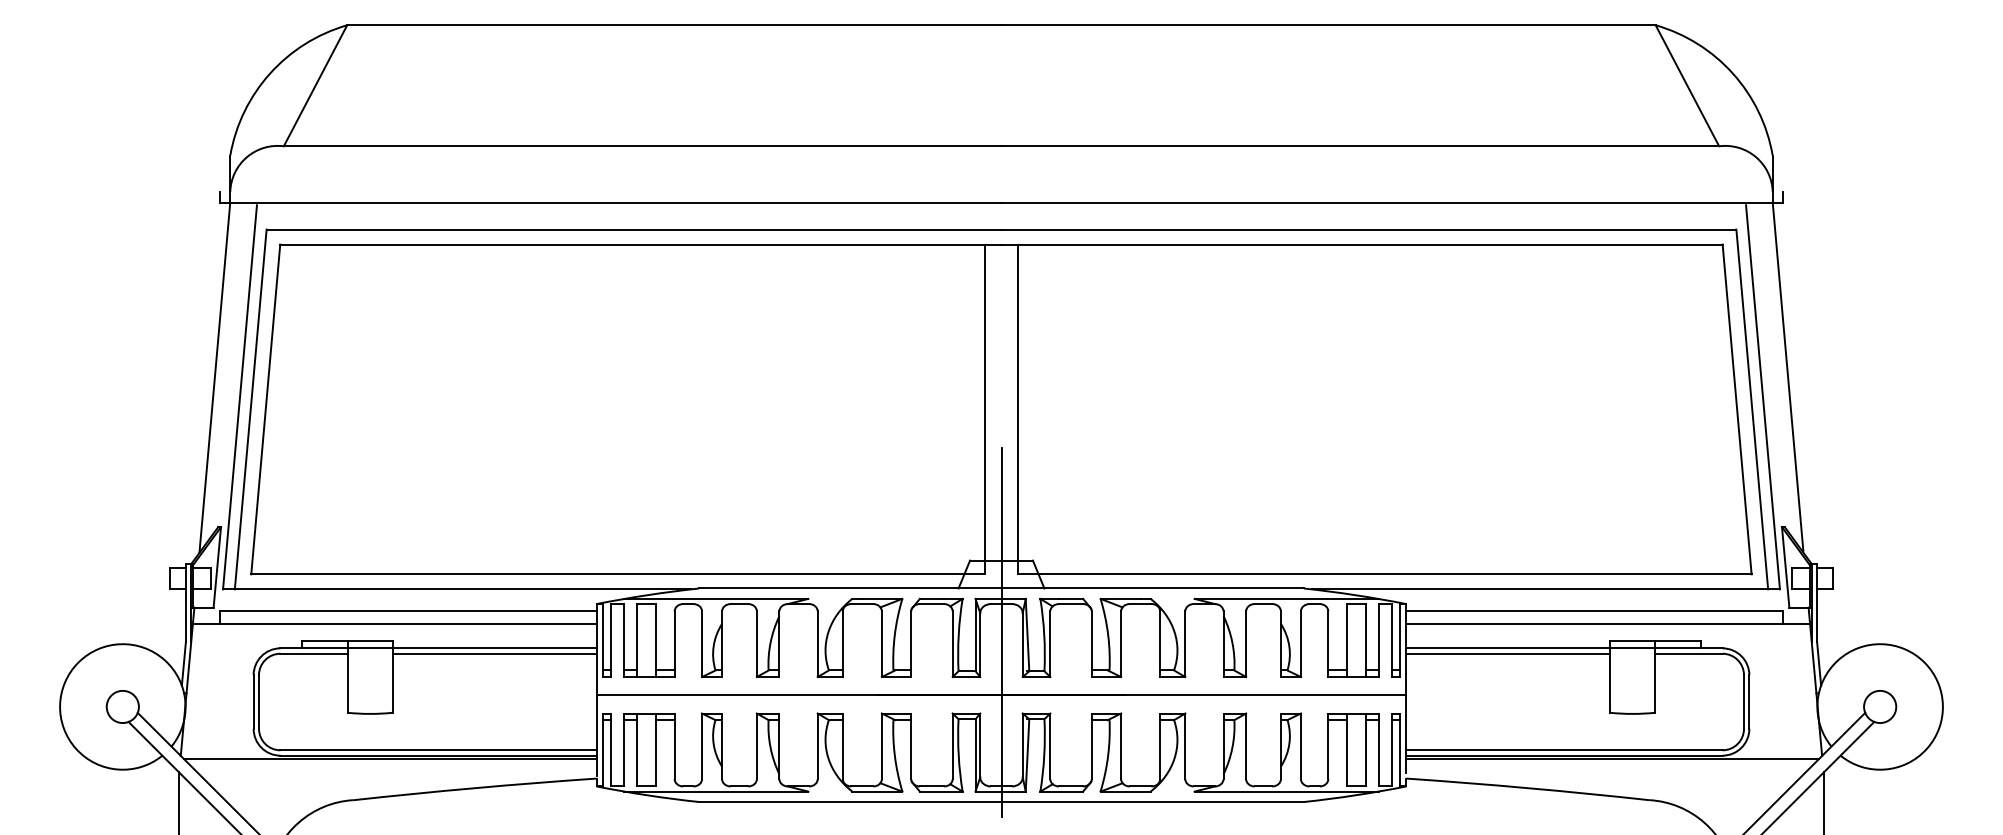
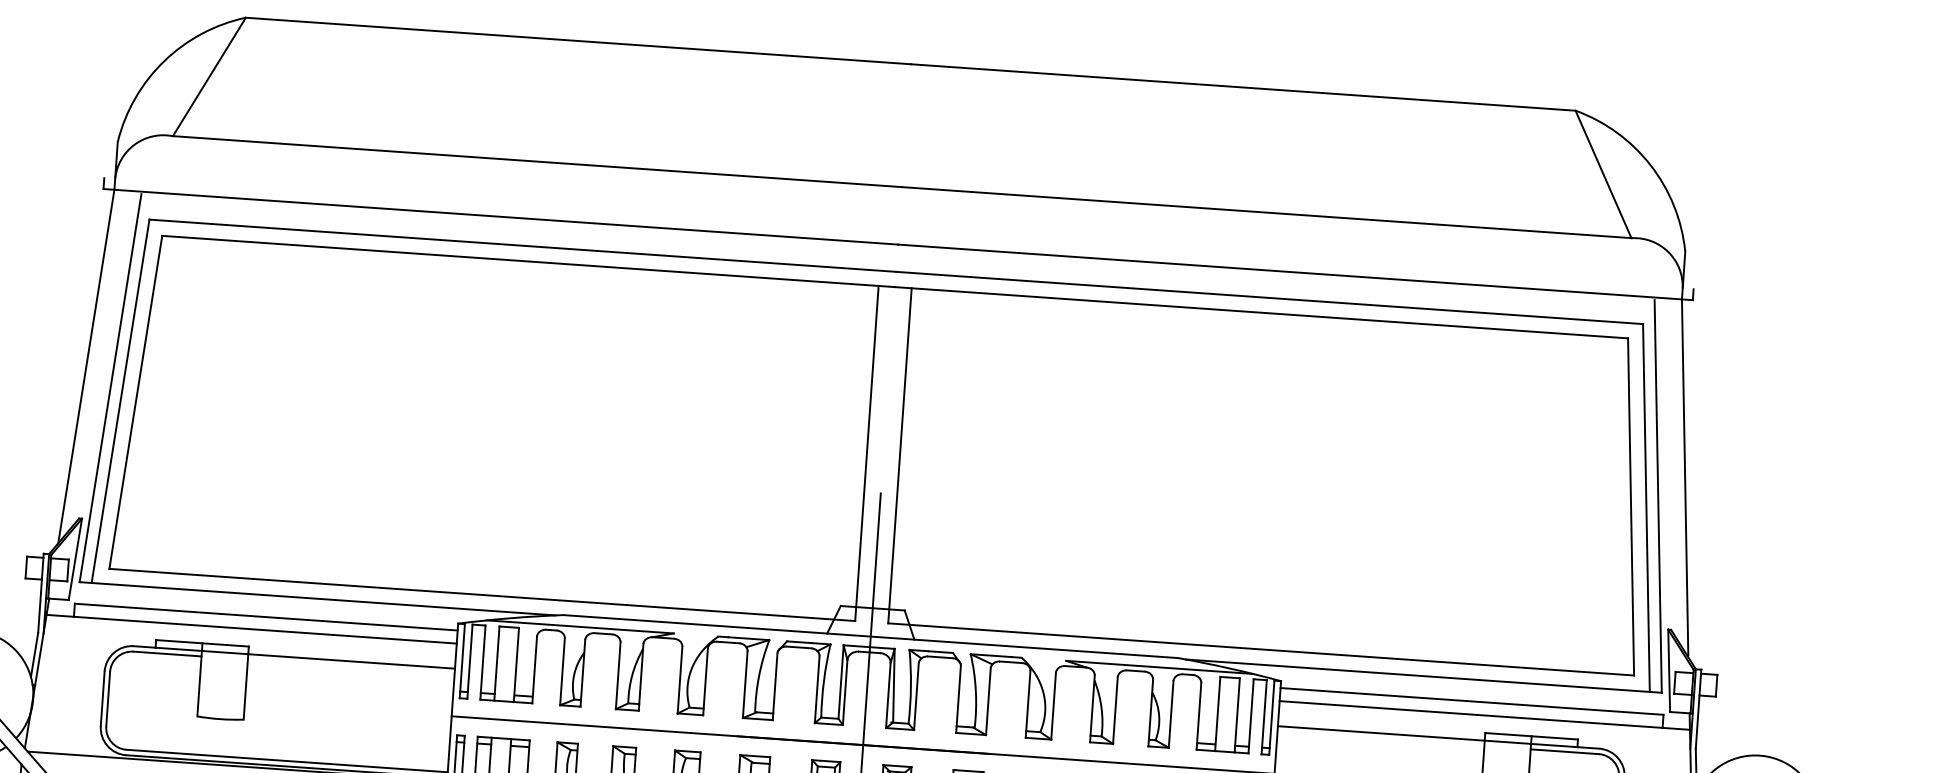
line: (494, 653) -> (350, 666), removed
line: (1507, 653) -> (1380, 738), removed

